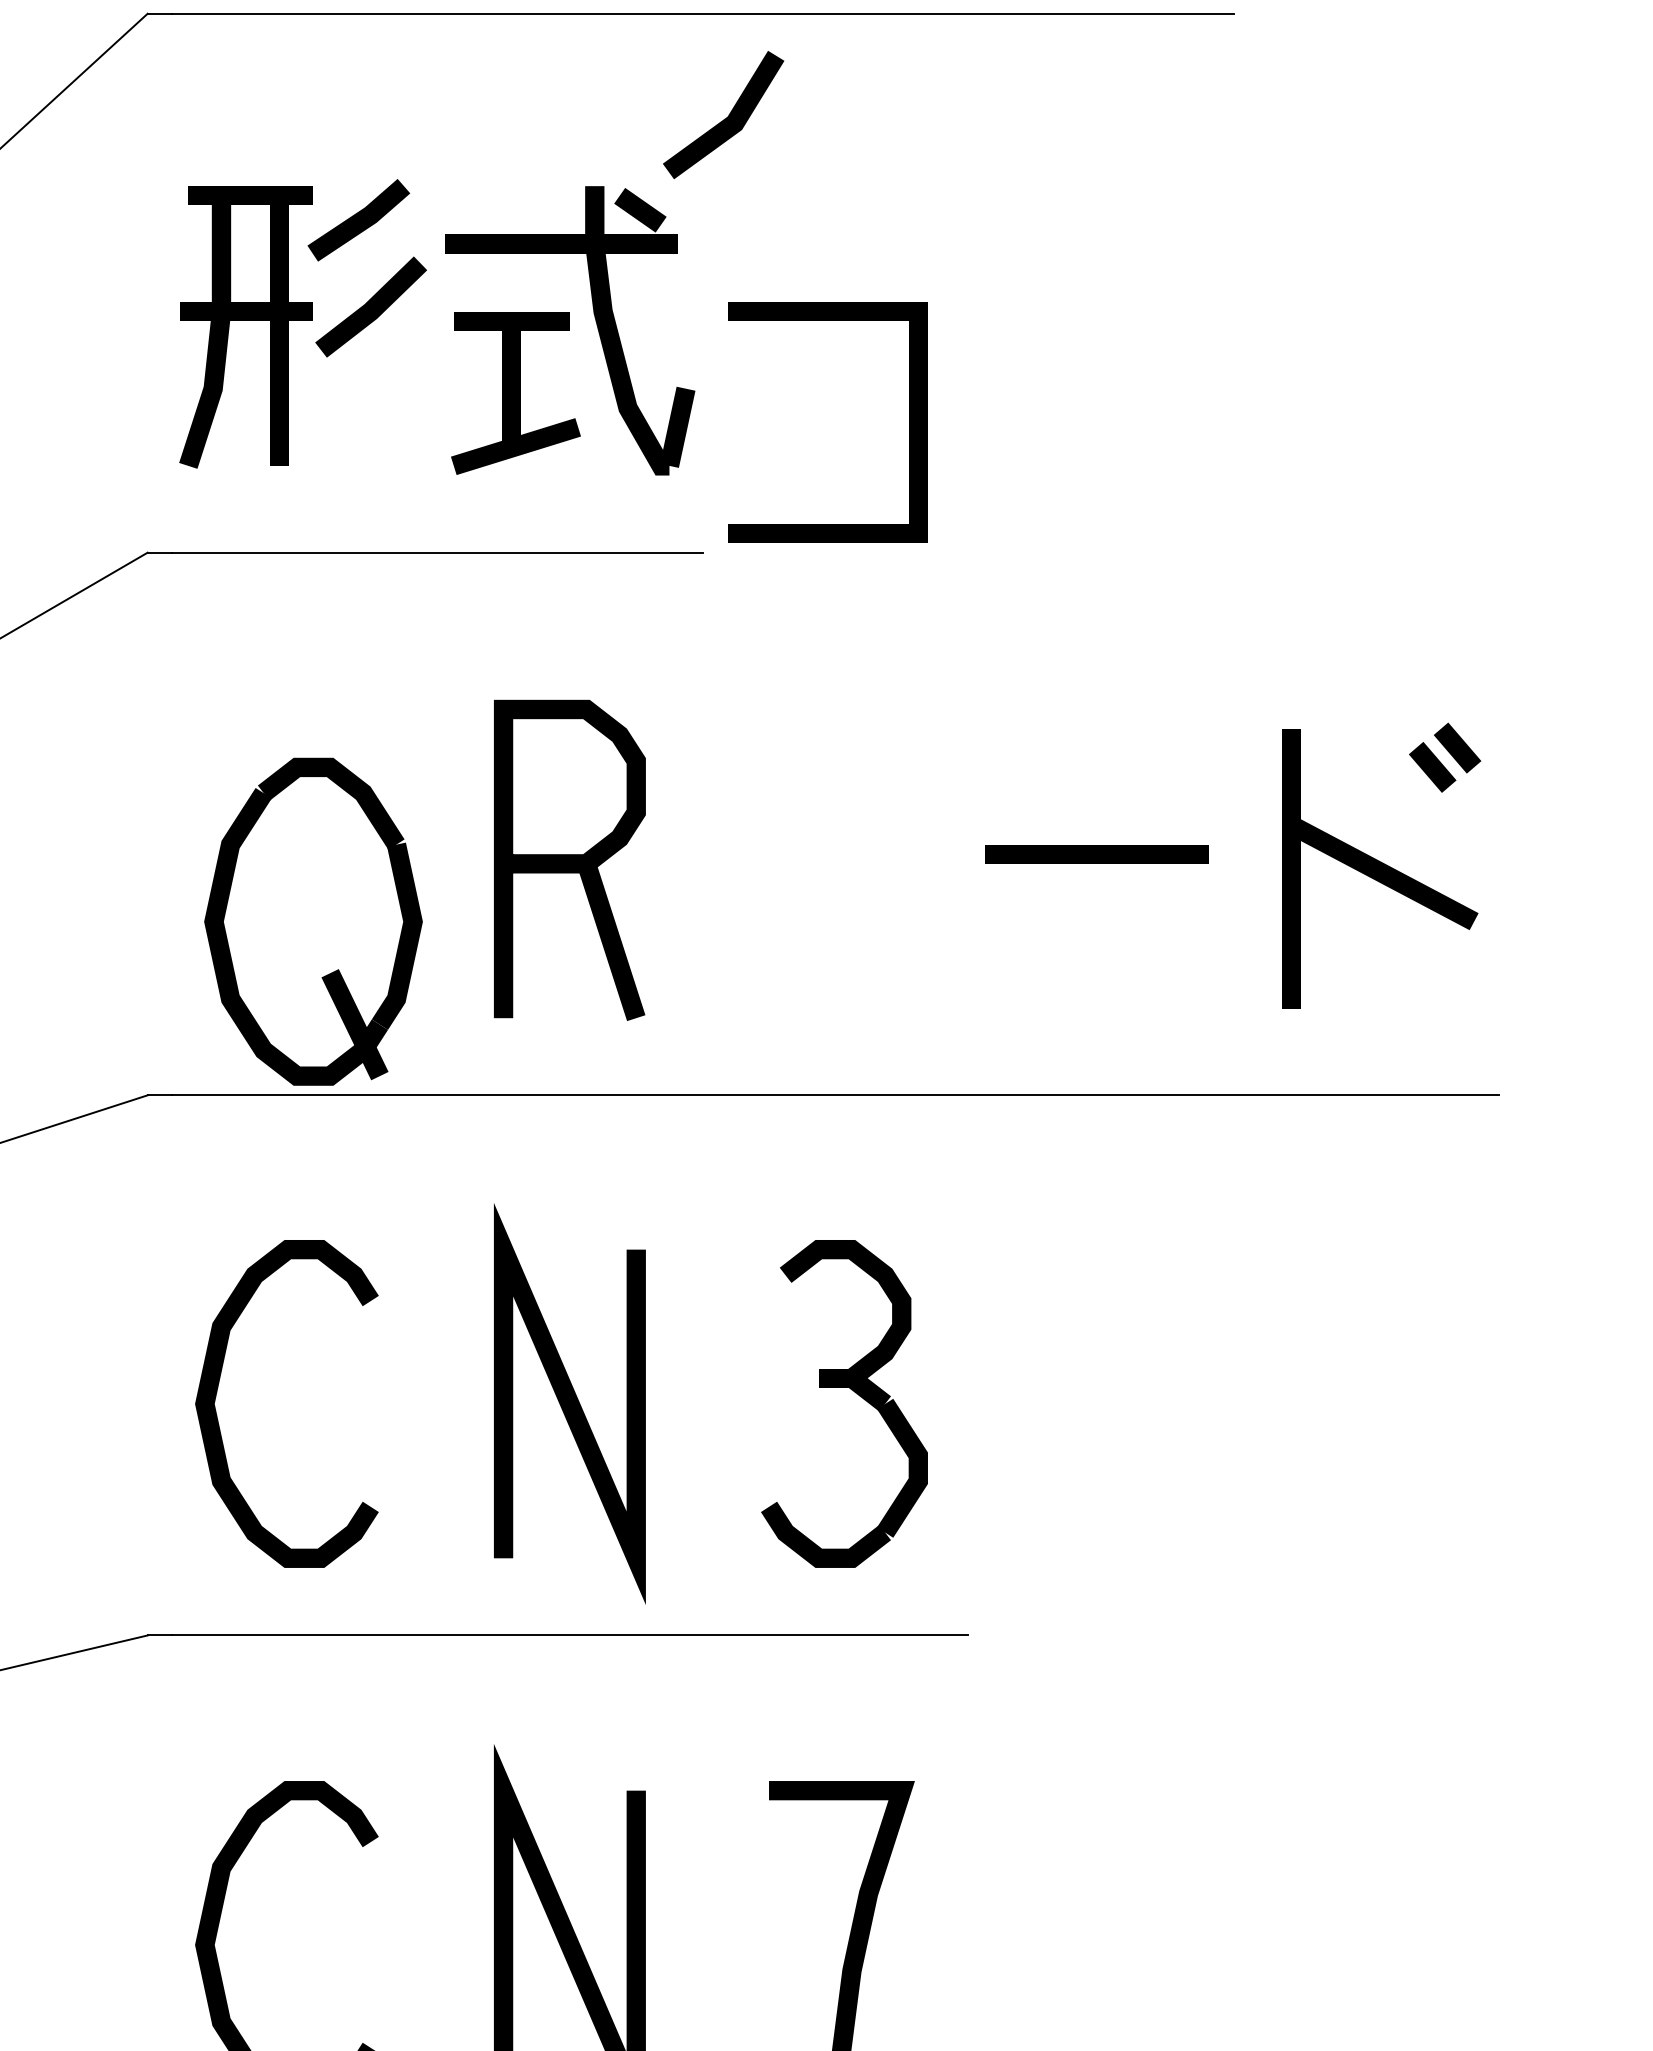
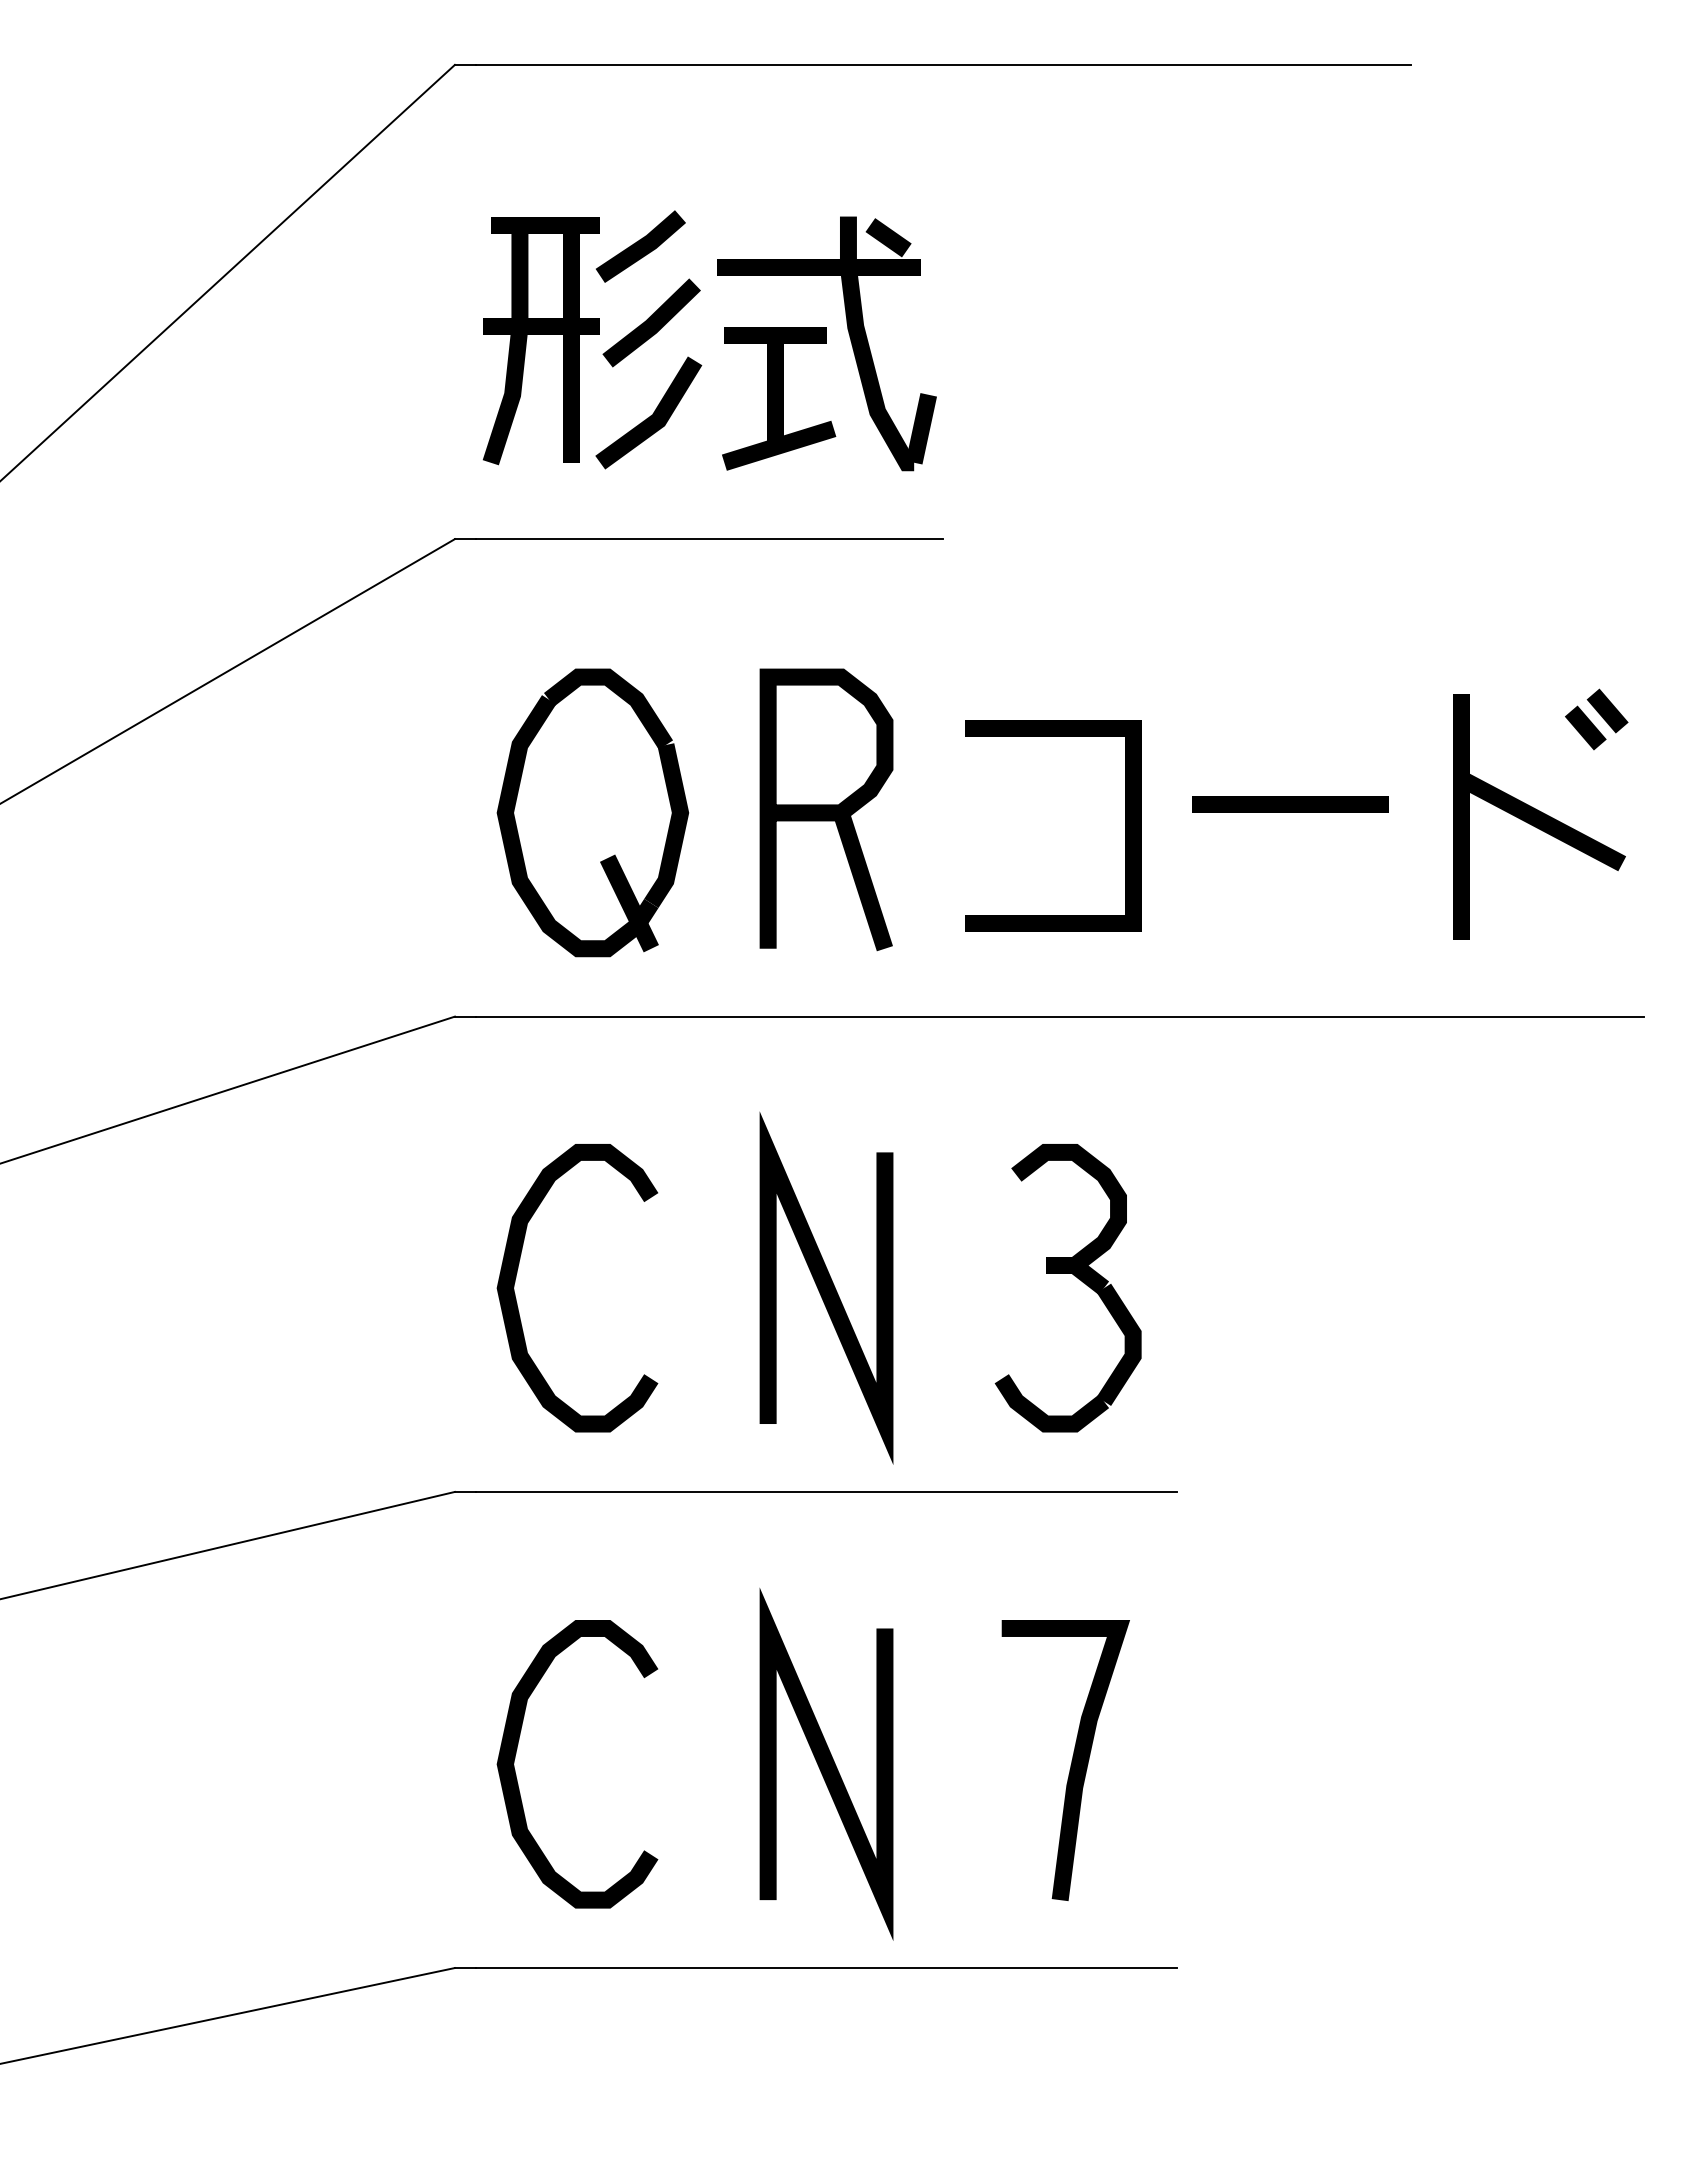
line: (725, 117) -> (650, 415), moved
line: (909, 422) -> (1125, 825), moved
part: (313, 921) -> (592, 812), moved

